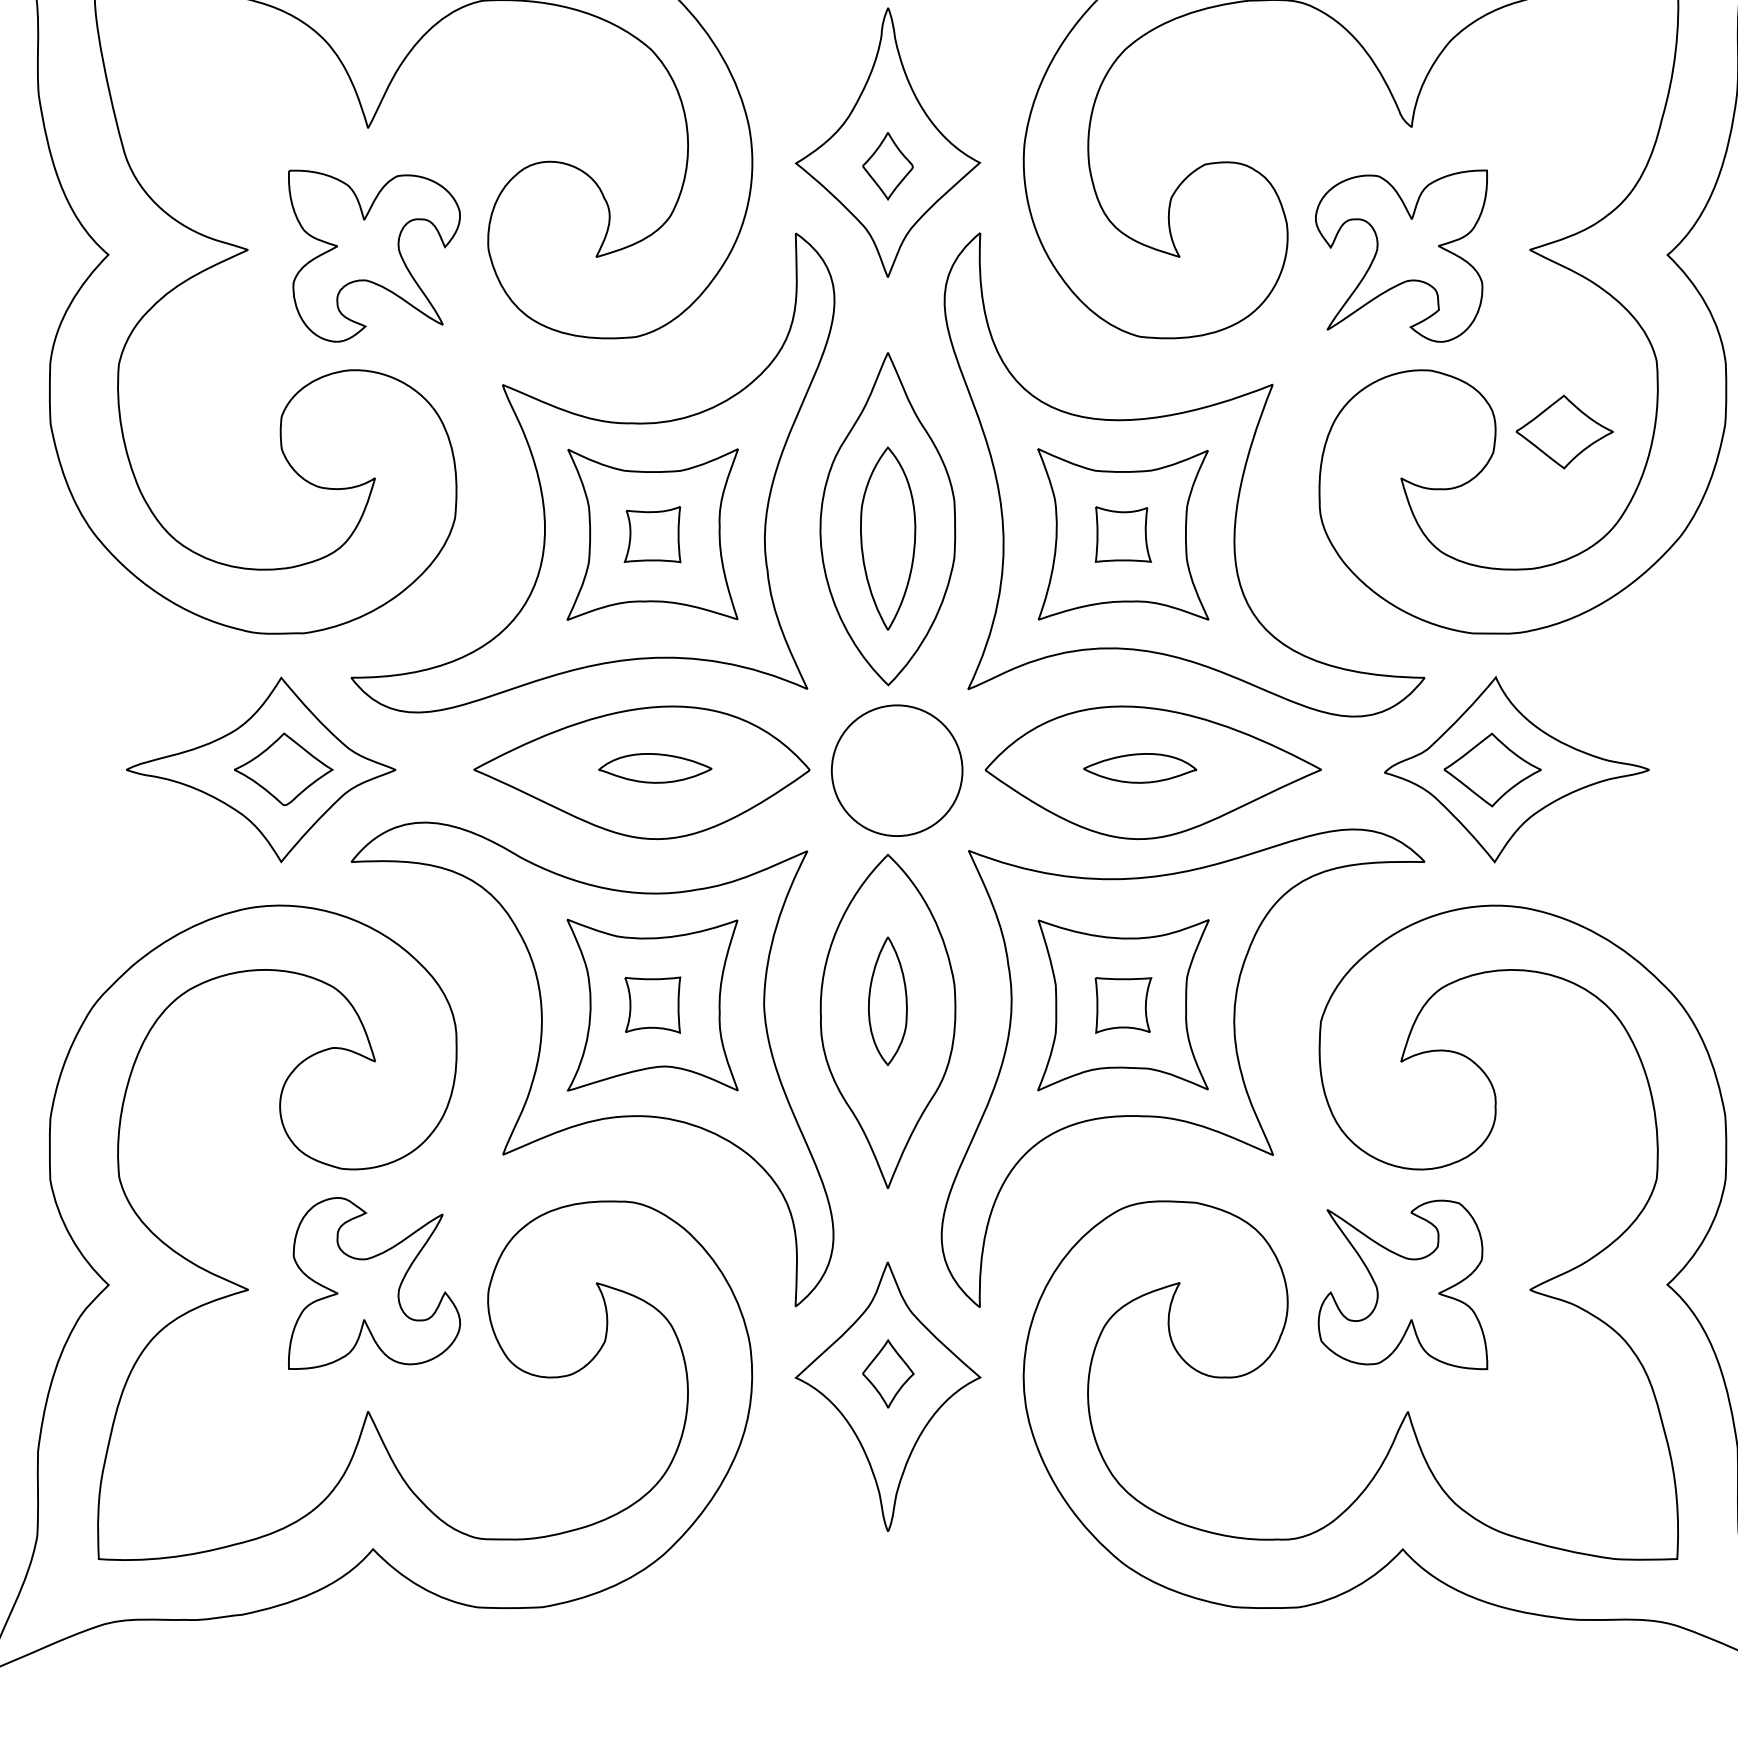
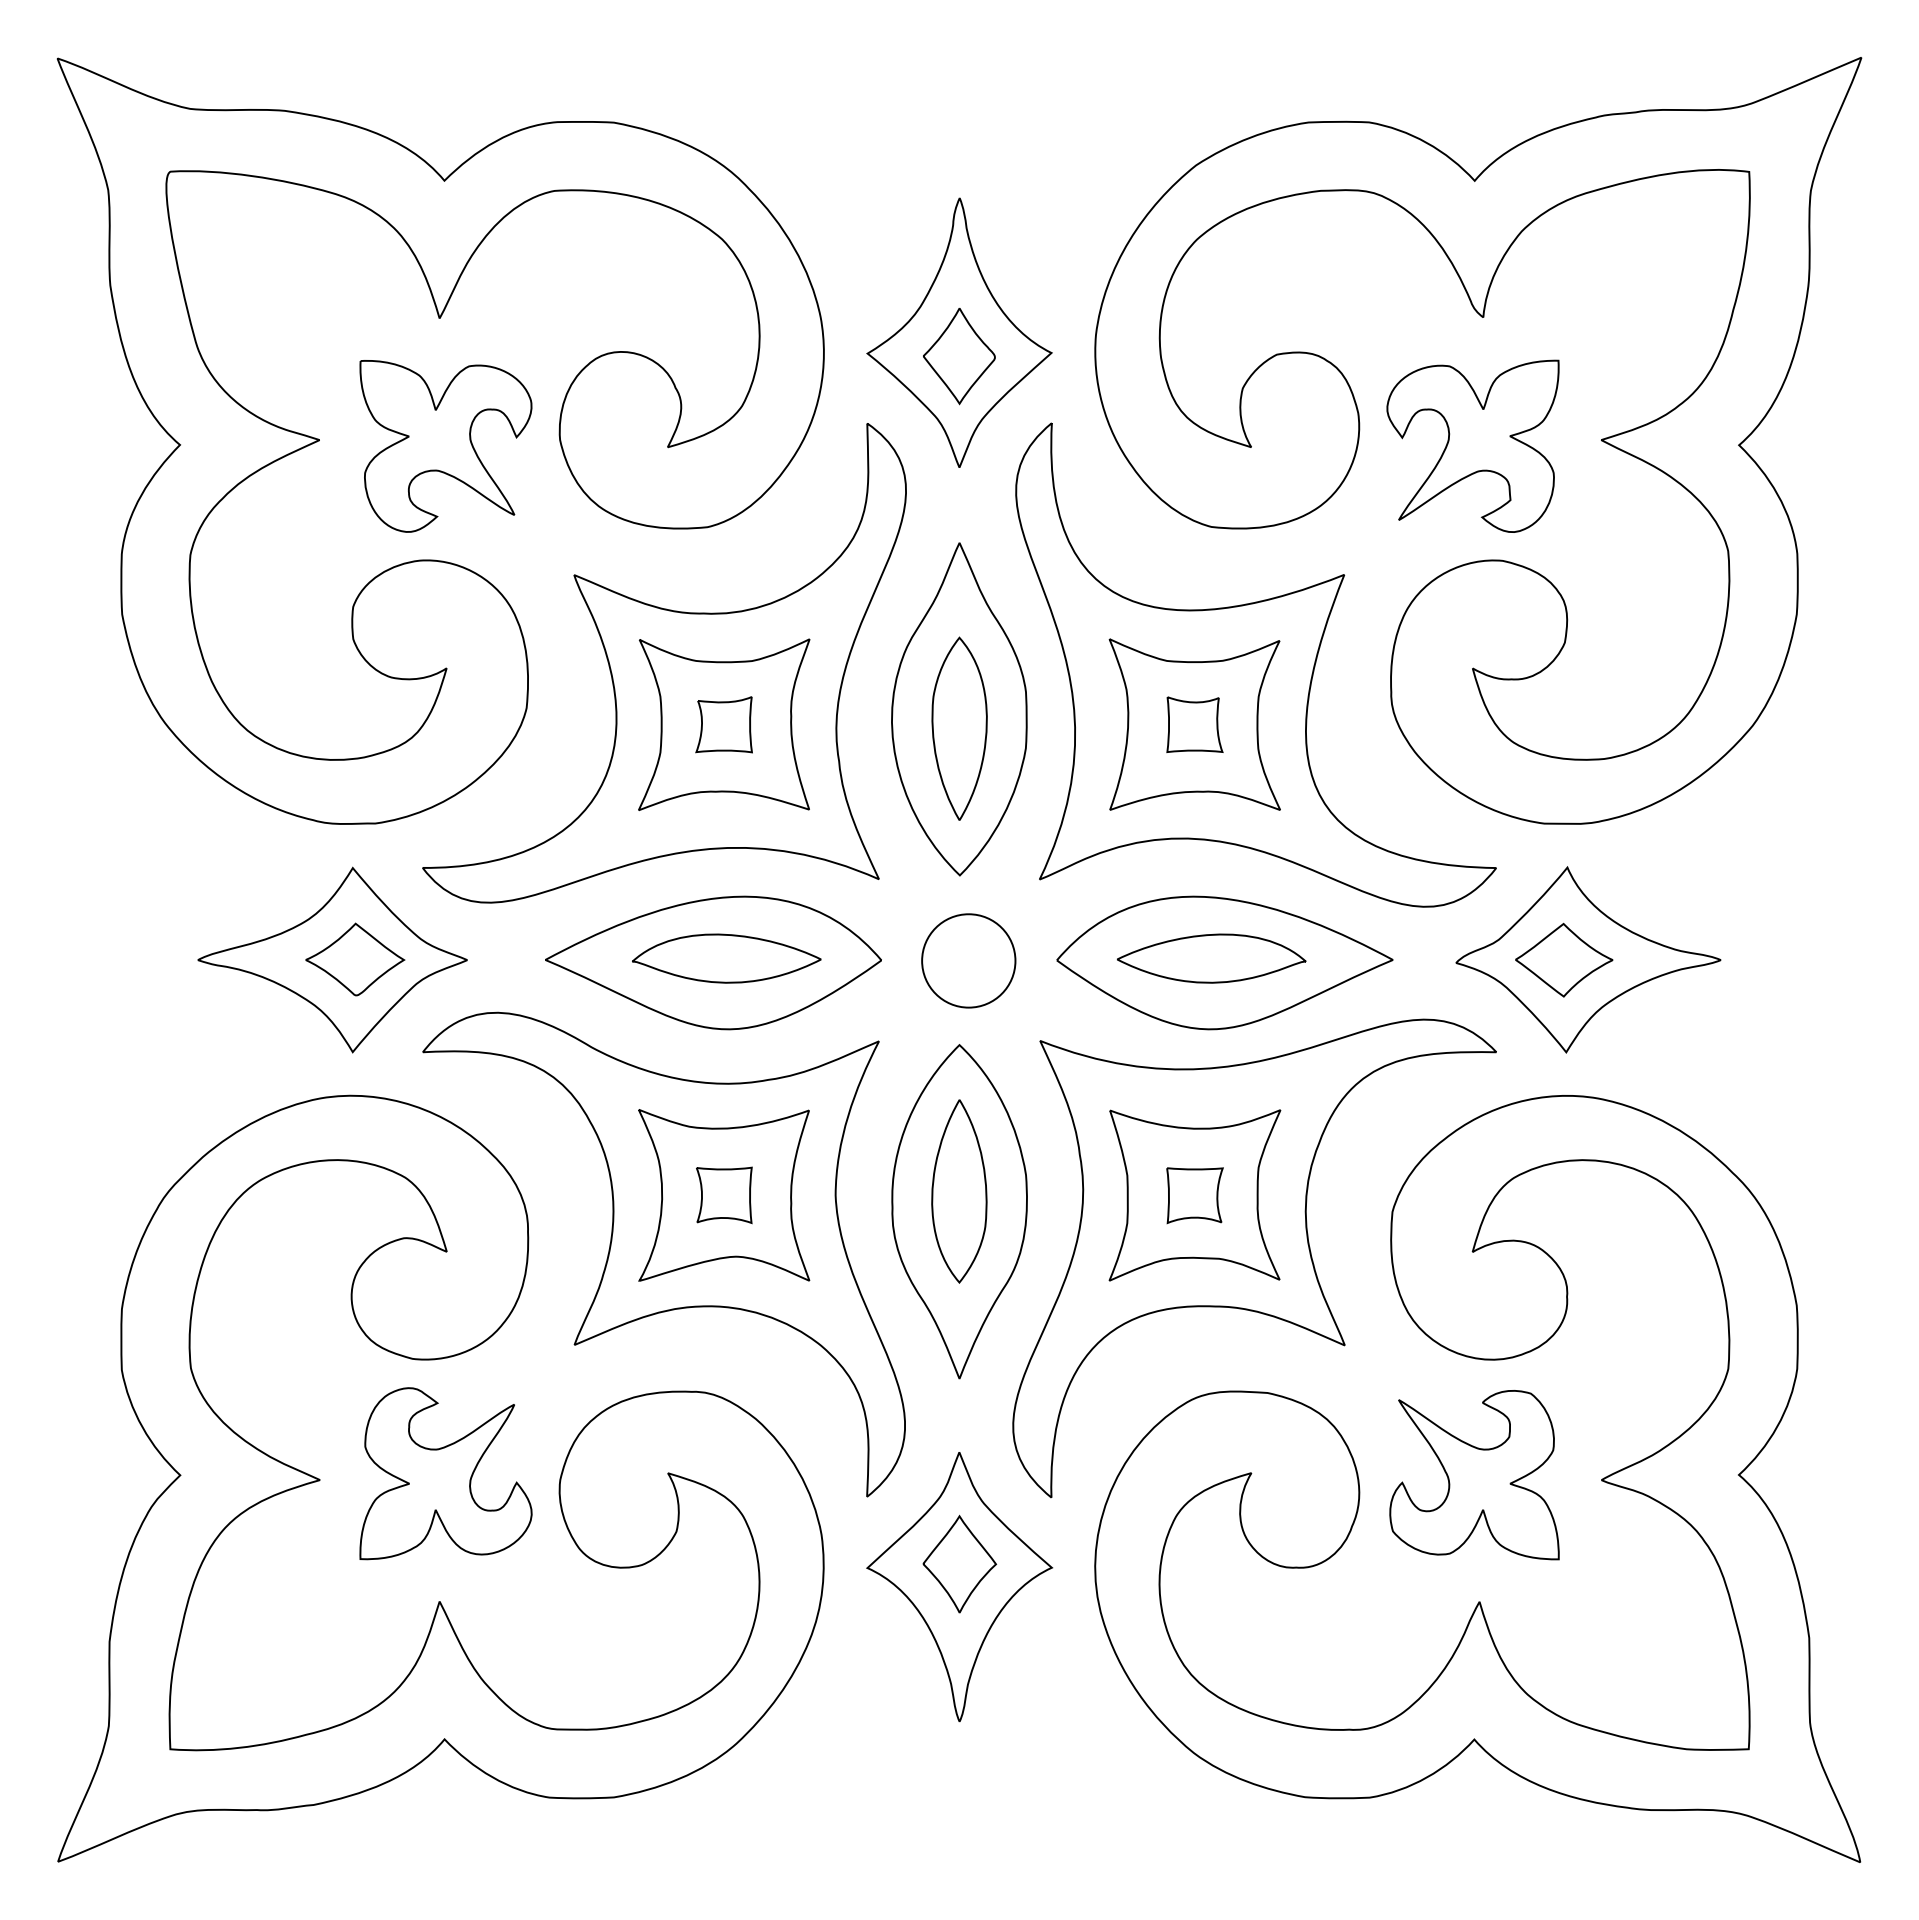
part: (887, 166) -> (959, 356), size x1.43
part: (1564, 431) -> (1636, 621), removed
part: (654, 768) -> (726, 958), size x1.67
part: (1139, 768) -> (1211, 958), size x1.67
part: (896, 770) -> (968, 960), size x0.71
part: (887, 1001) -> (959, 1191), size x1.43
part: (887, 1373) -> (959, 1563), size x1.43

